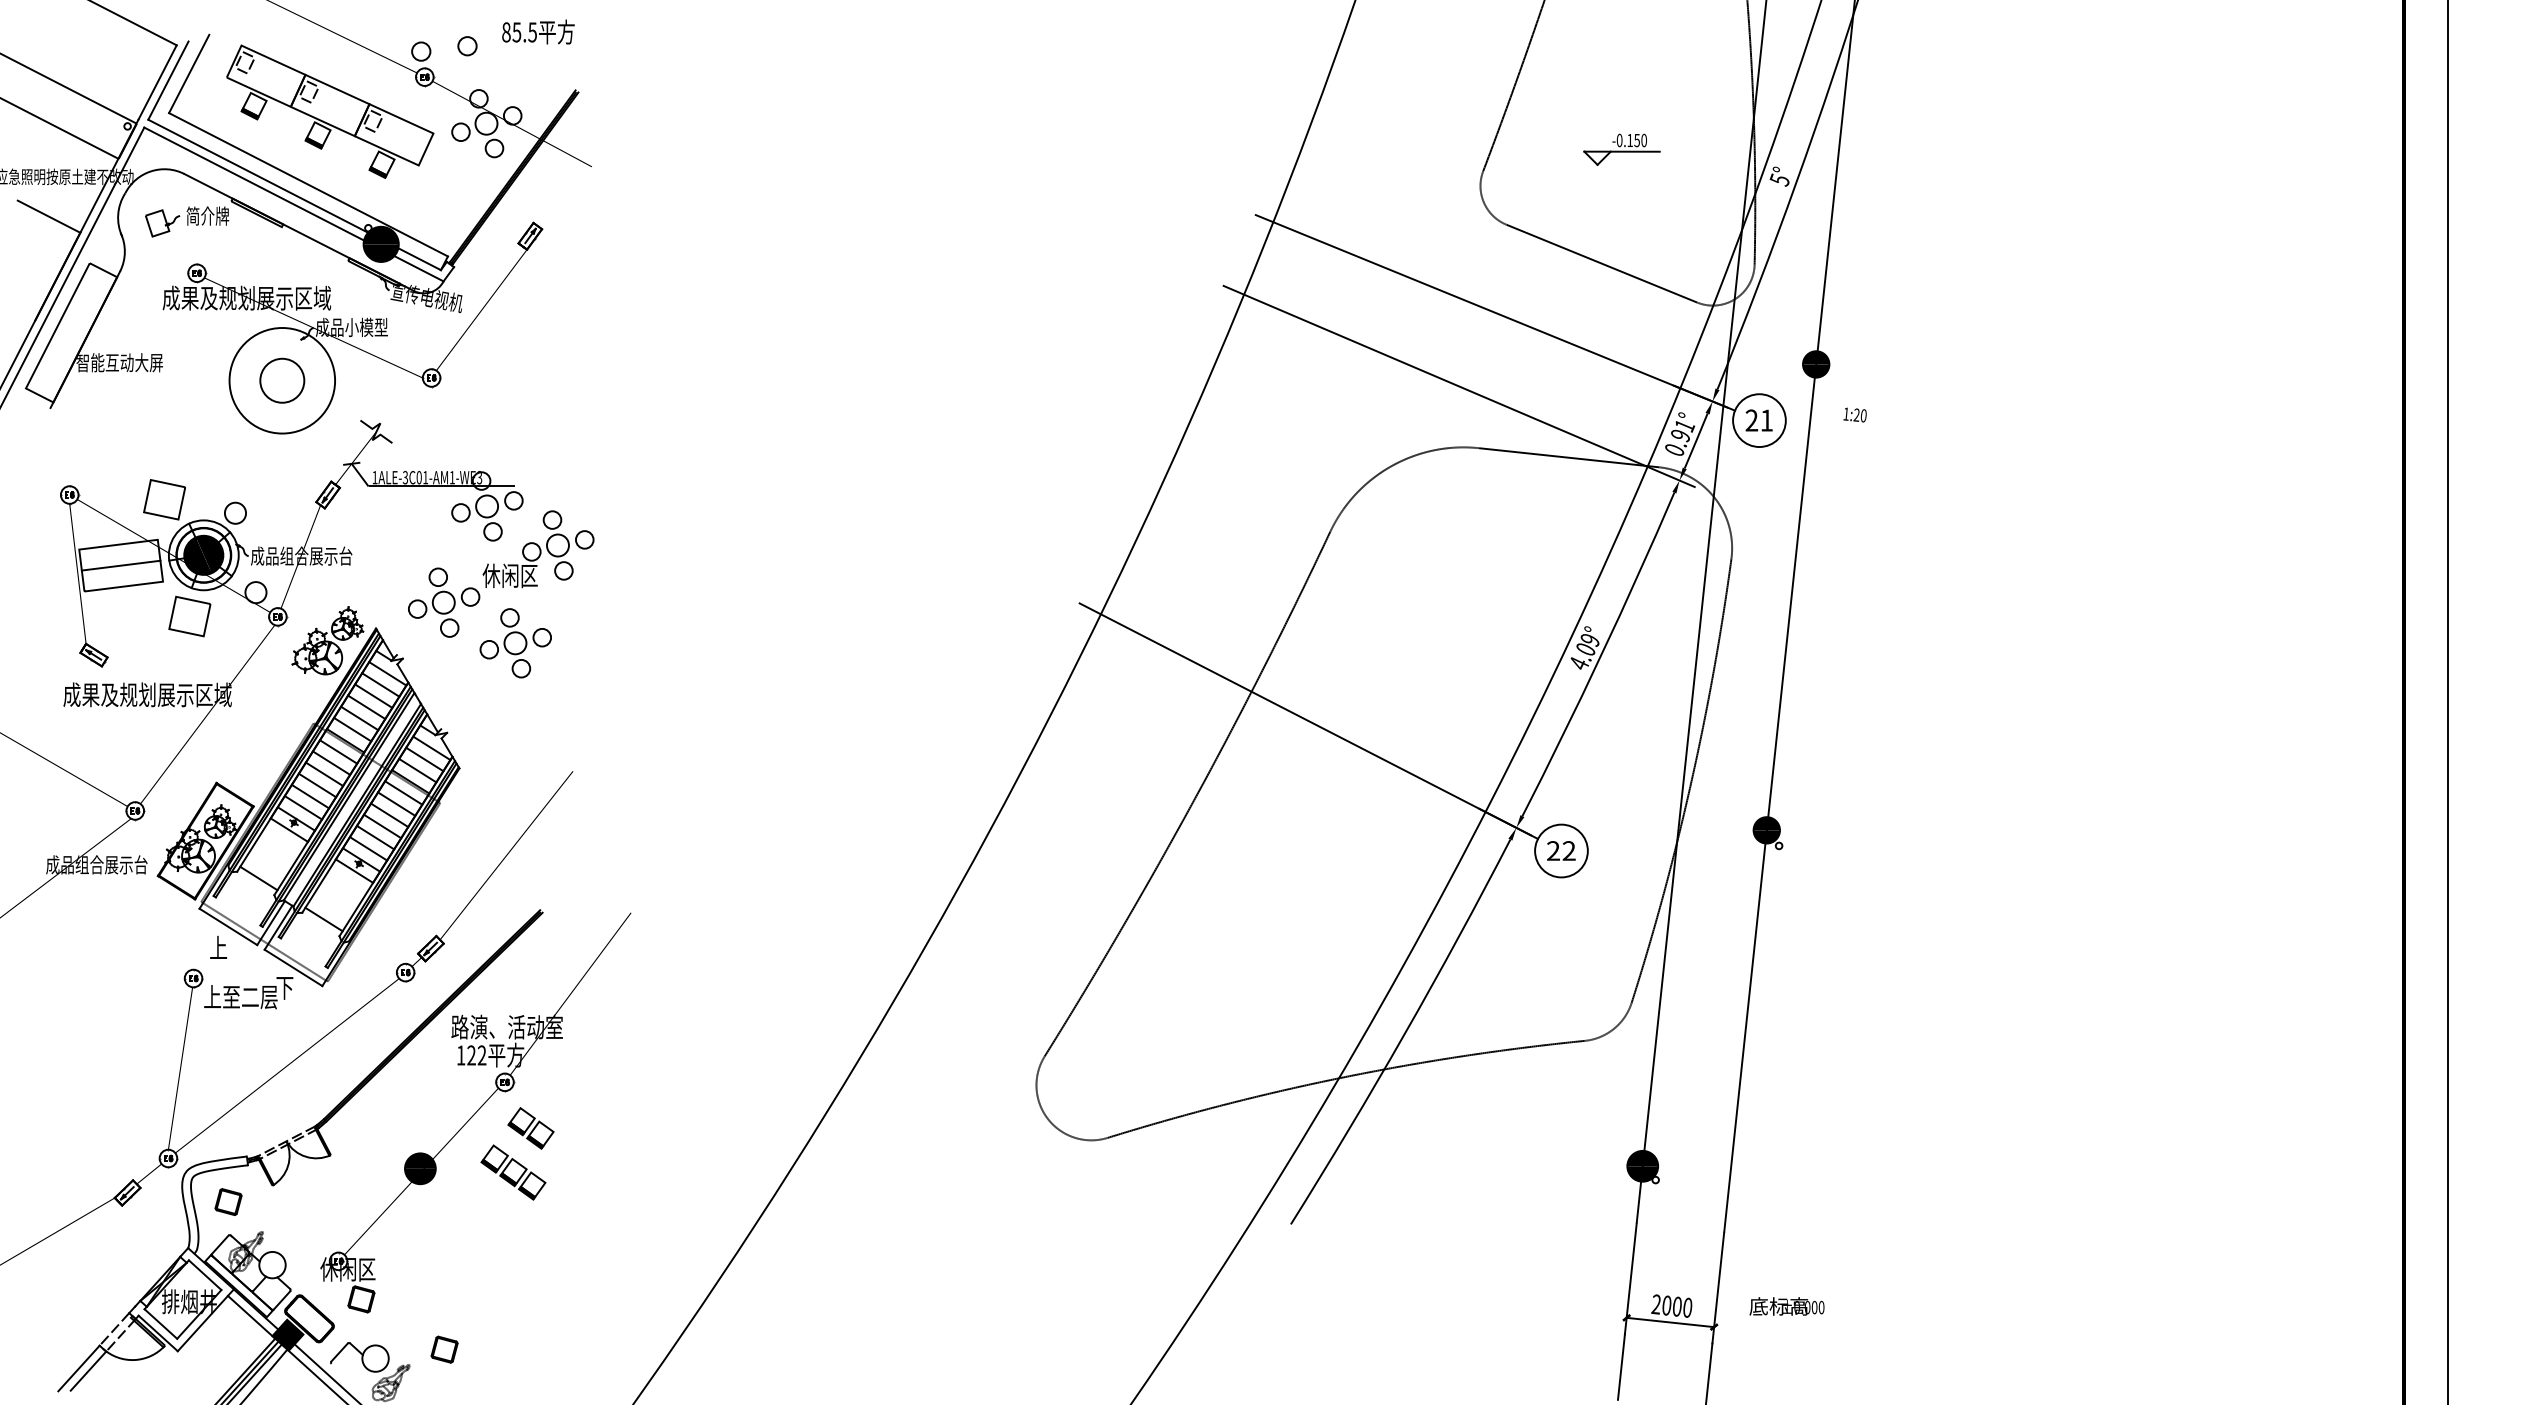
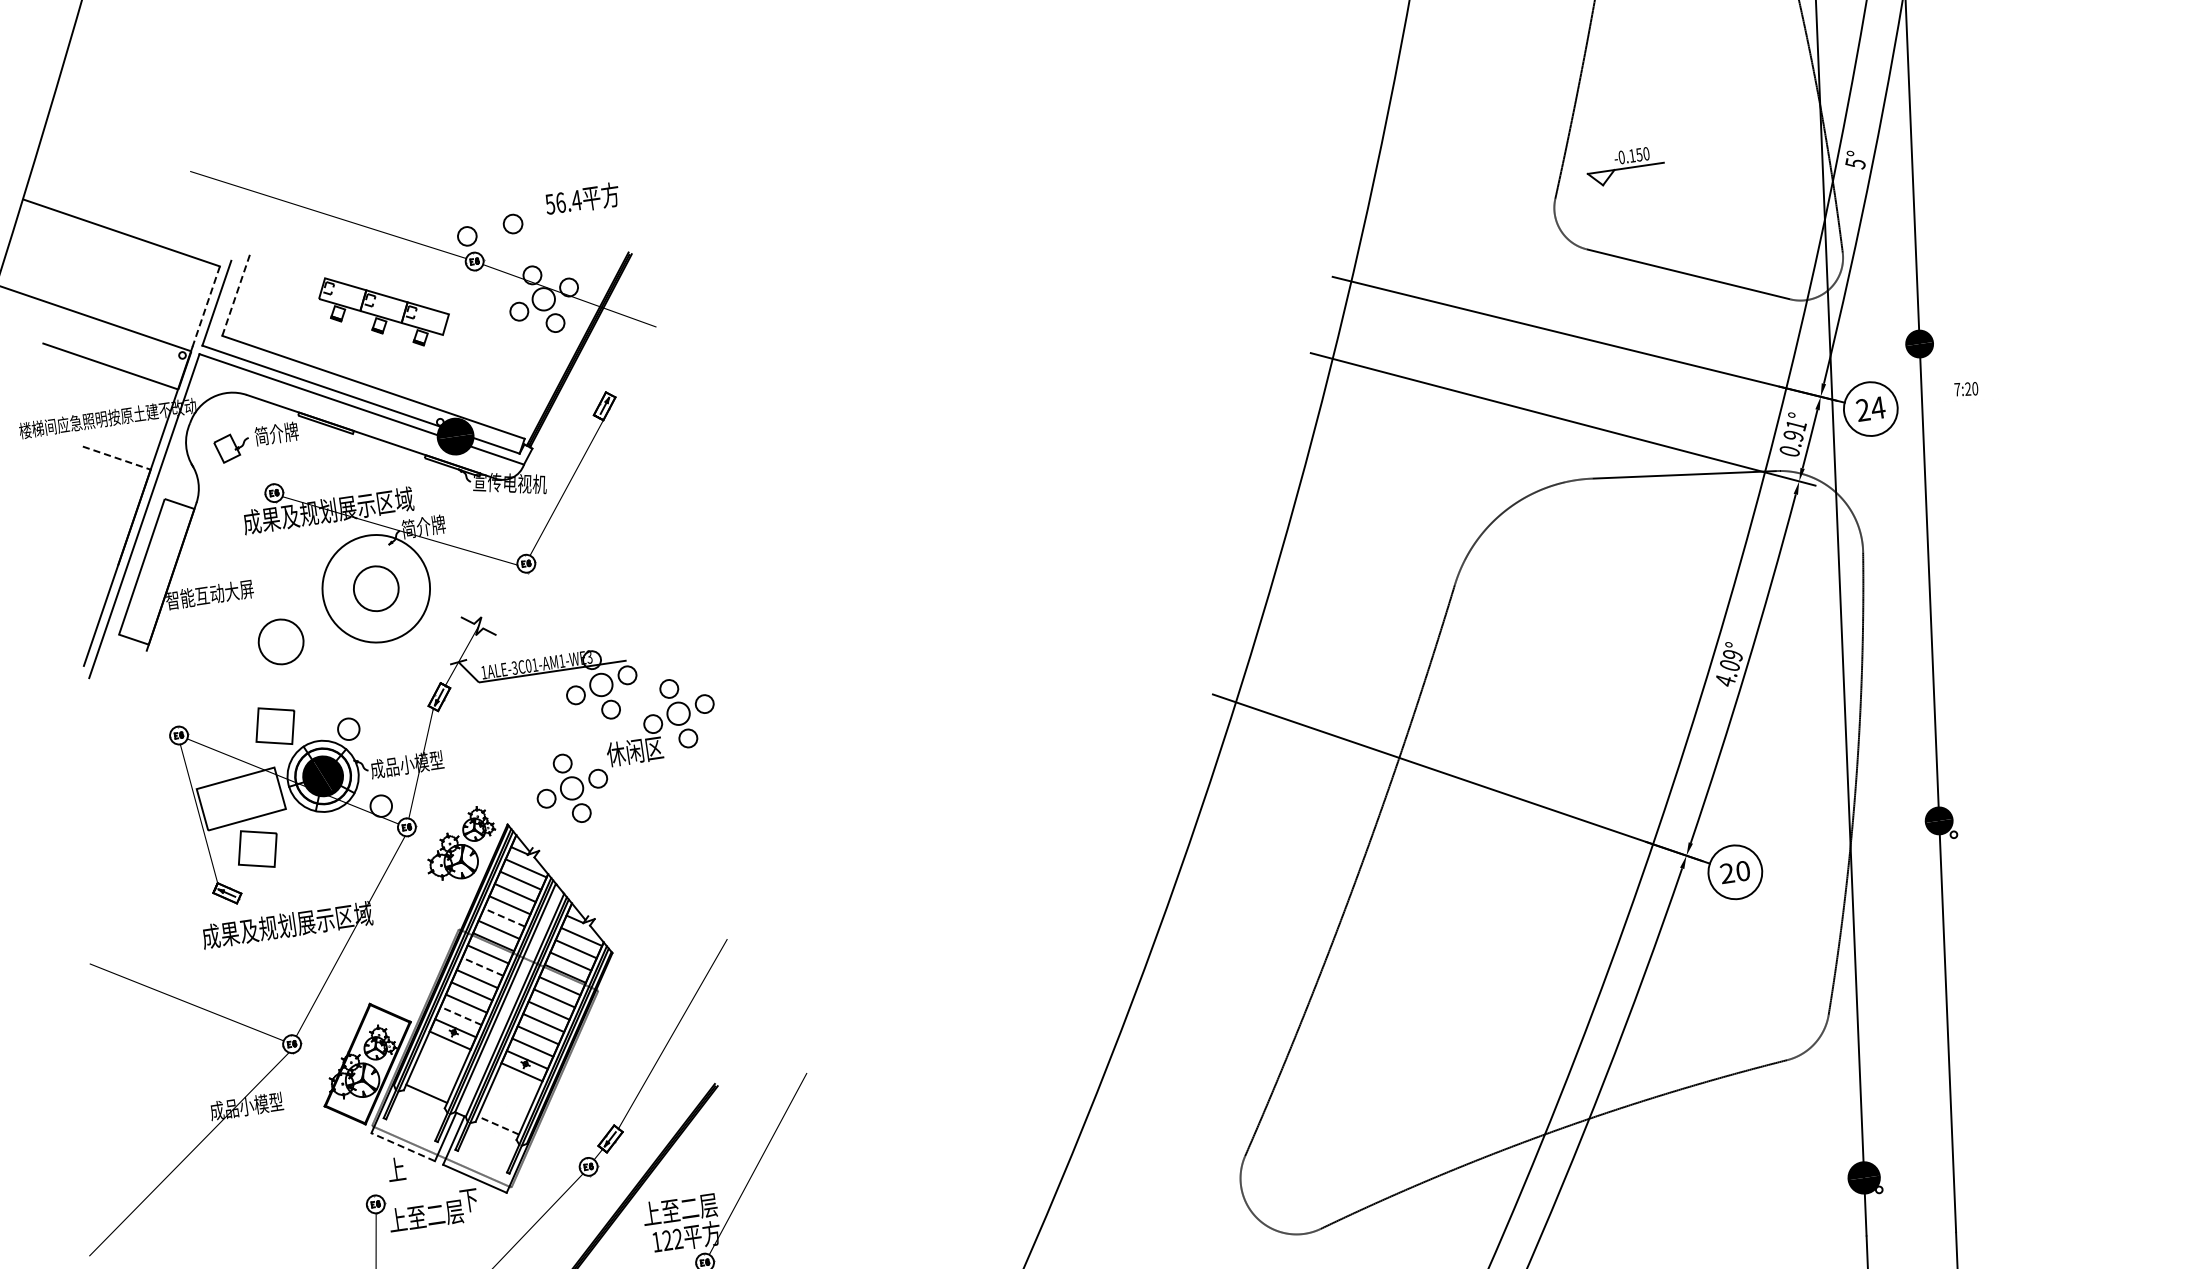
text: (519, 32) -> (563, 202), 85.5 -> 56.4
line: (189, 73) -> (237, 292), solid -> dashed
line: (157, 82) -> (206, 306), solid -> dashed
part: (330, 111) -> (384, 310), size x0.6
part: (1621, 149) -> (1624, 166), moved
line: (49, 216) -> (117, 457), solid -> dashed
text: (351, 327) -> (438, 524), 成品小模型 -> 简介牌
text: (1846, 413) -> (1957, 388), 1:20 -> 7:20
circle: (182, 418) -> (281, 641), added
text: (1766, 420) -> (1877, 407), 21 -> 24
text: (316, 555) -> (436, 759), 成品组合展示台 -> 成品小模型
line: (120, 565) -> (240, 799), removed
part: (189, 616) -> (257, 849), moved
part: (515, 643) -> (650, 818), removed
line: (359, 718) -> (504, 917), solid -> dashed
line: (331, 763) -> (482, 967), solid -> dashed
line: (303, 807) -> (461, 1015), solid -> dashed
text: (1568, 850) -> (1742, 870), 22 -> 20
text: (111, 864) -> (276, 1101), 成品组合展示台 -> 成品小模型
line: (324, 919) -> (498, 1125), solid -> dashed
line: (227, 926) -> (402, 1146), solid -> dashed
text: (506, 1026) -> (698, 1206), 路演、活动室 -> 上至二层

